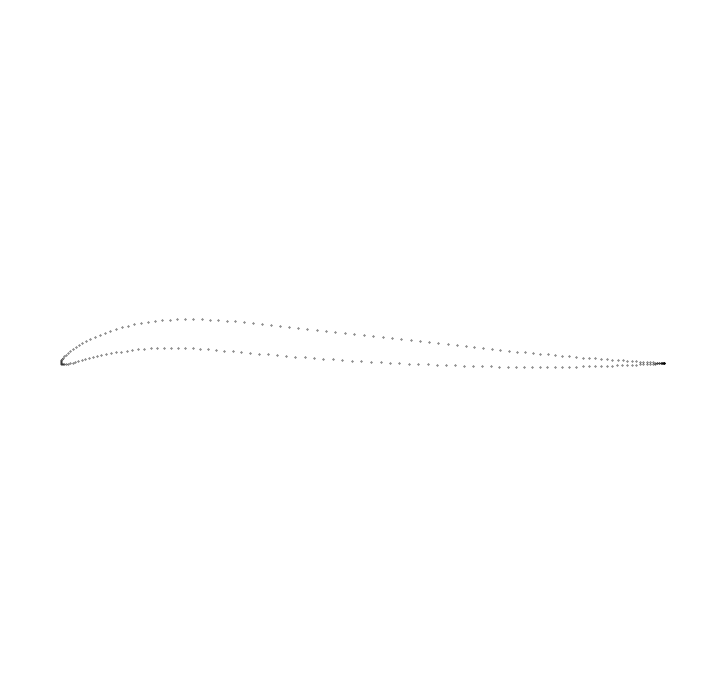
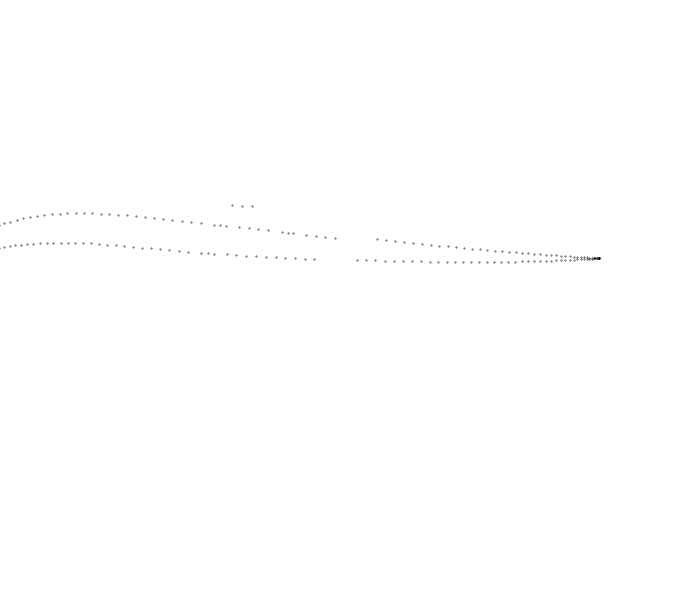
part: (348, 311) -> (242, 205), added
part: (326, 331) -> (220, 225), size x0.6
part: (392, 338) -> (287, 232), size x0.6
part: (546, 355) -> (478, 250), moved
part: (314, 358) -> (207, 253), size x0.7

